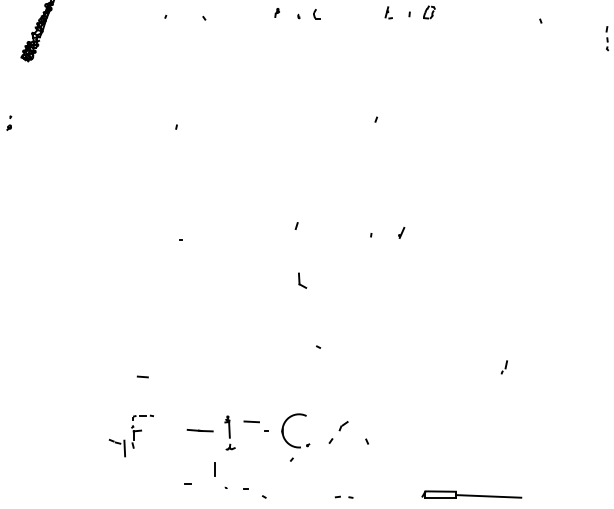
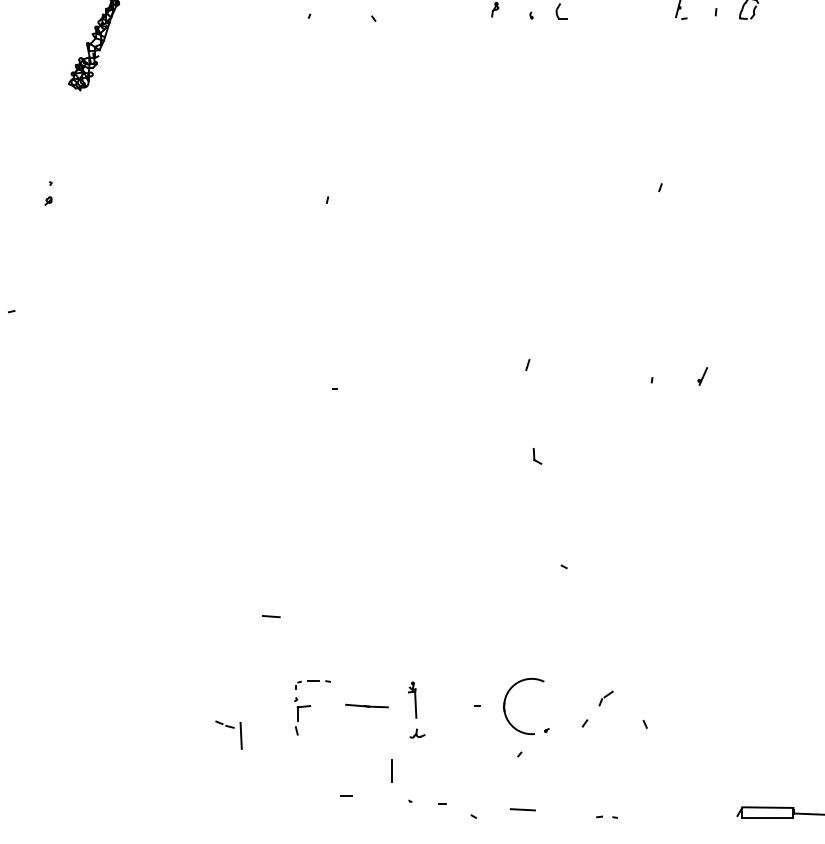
part: (302, 280) -> (537, 455), size x0.62
line: (251, 421) -> (522, 809), moved
part: (142, 431) -> (312, 707), moved
part: (344, 497) -> (607, 817), size x0.71

